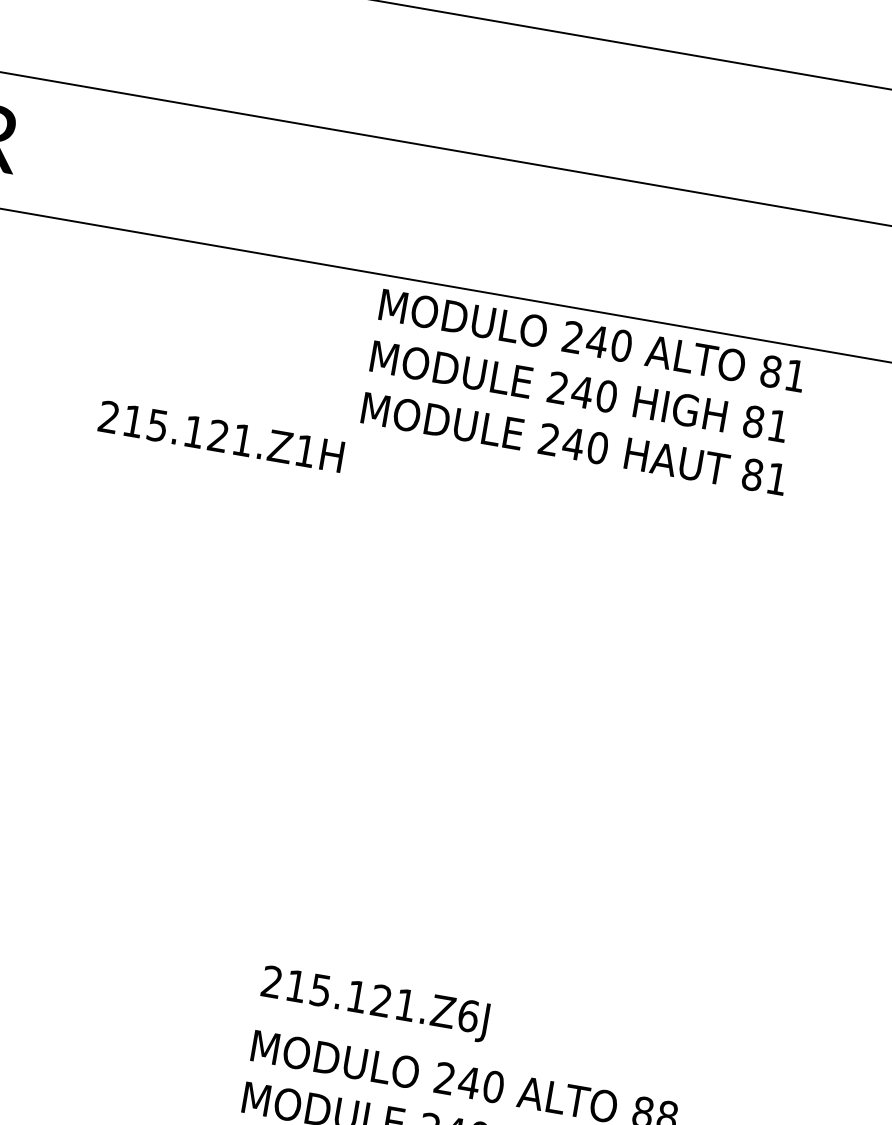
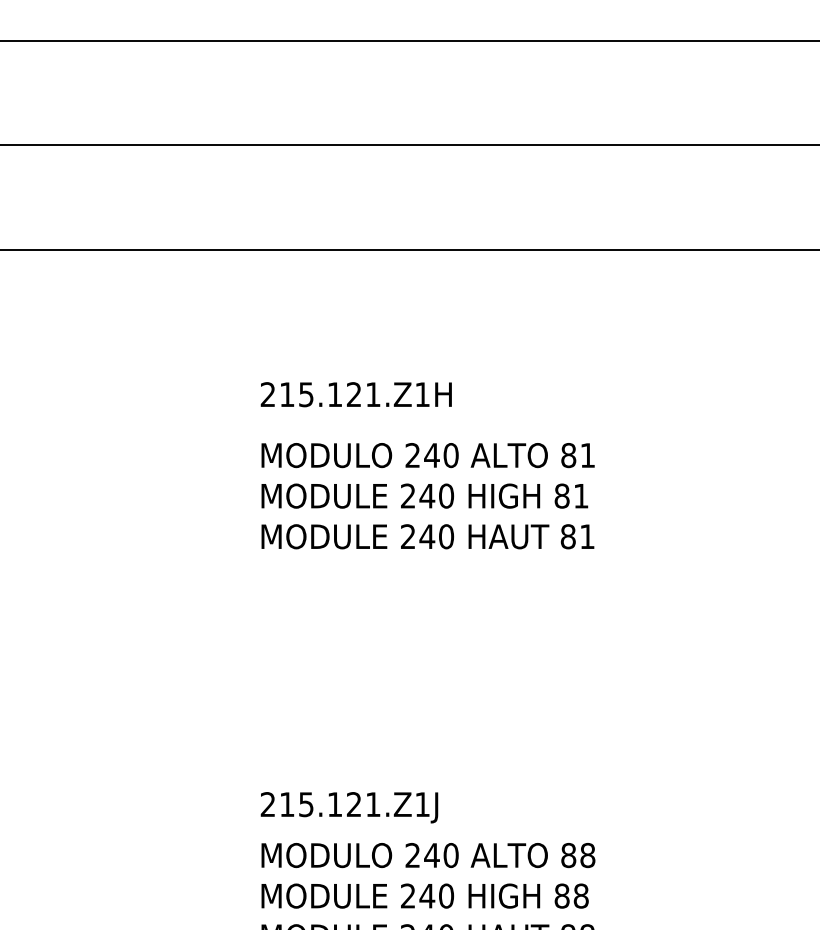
text: (582, 392) -> (427, 496), moved
text: (220, 436) -> (355, 394), moved
text: (468, 1015) -> (422, 804), 215.121.Z6J -> 215.121.Z1J

